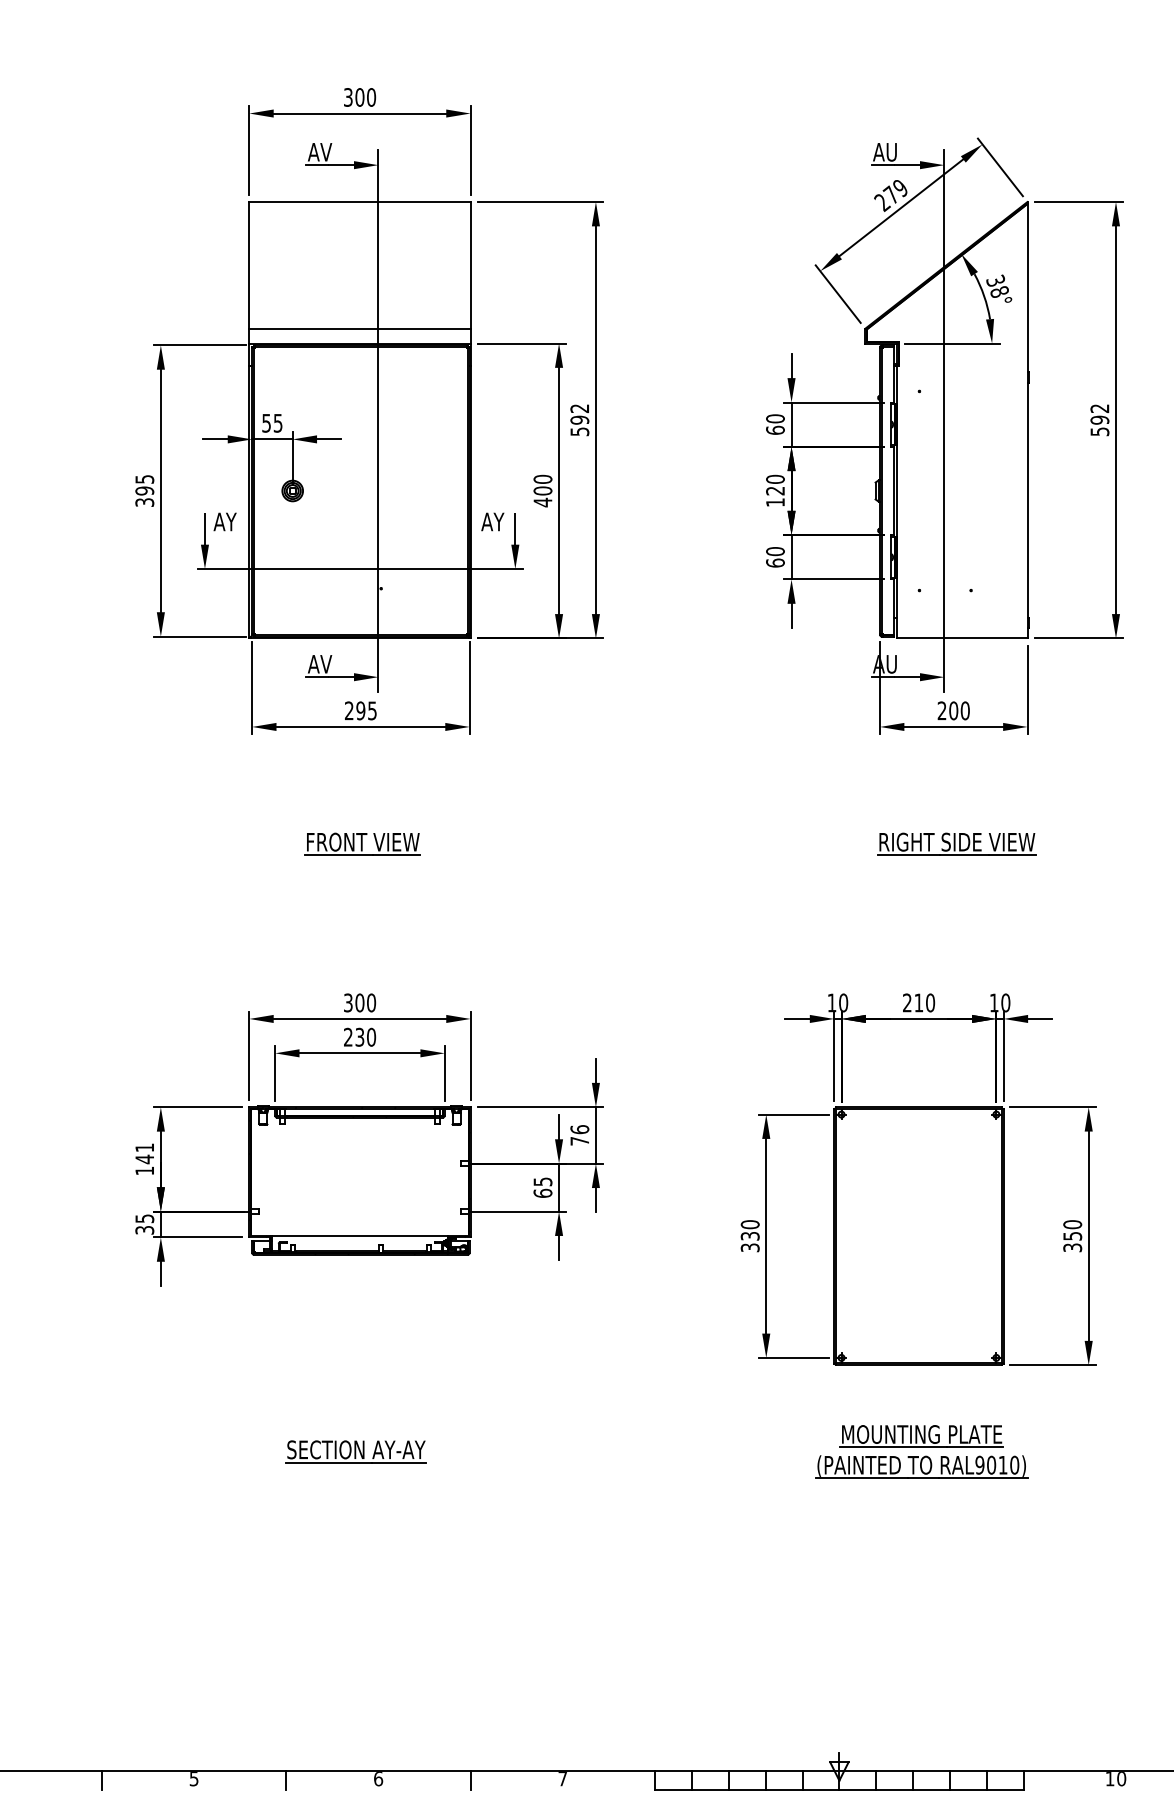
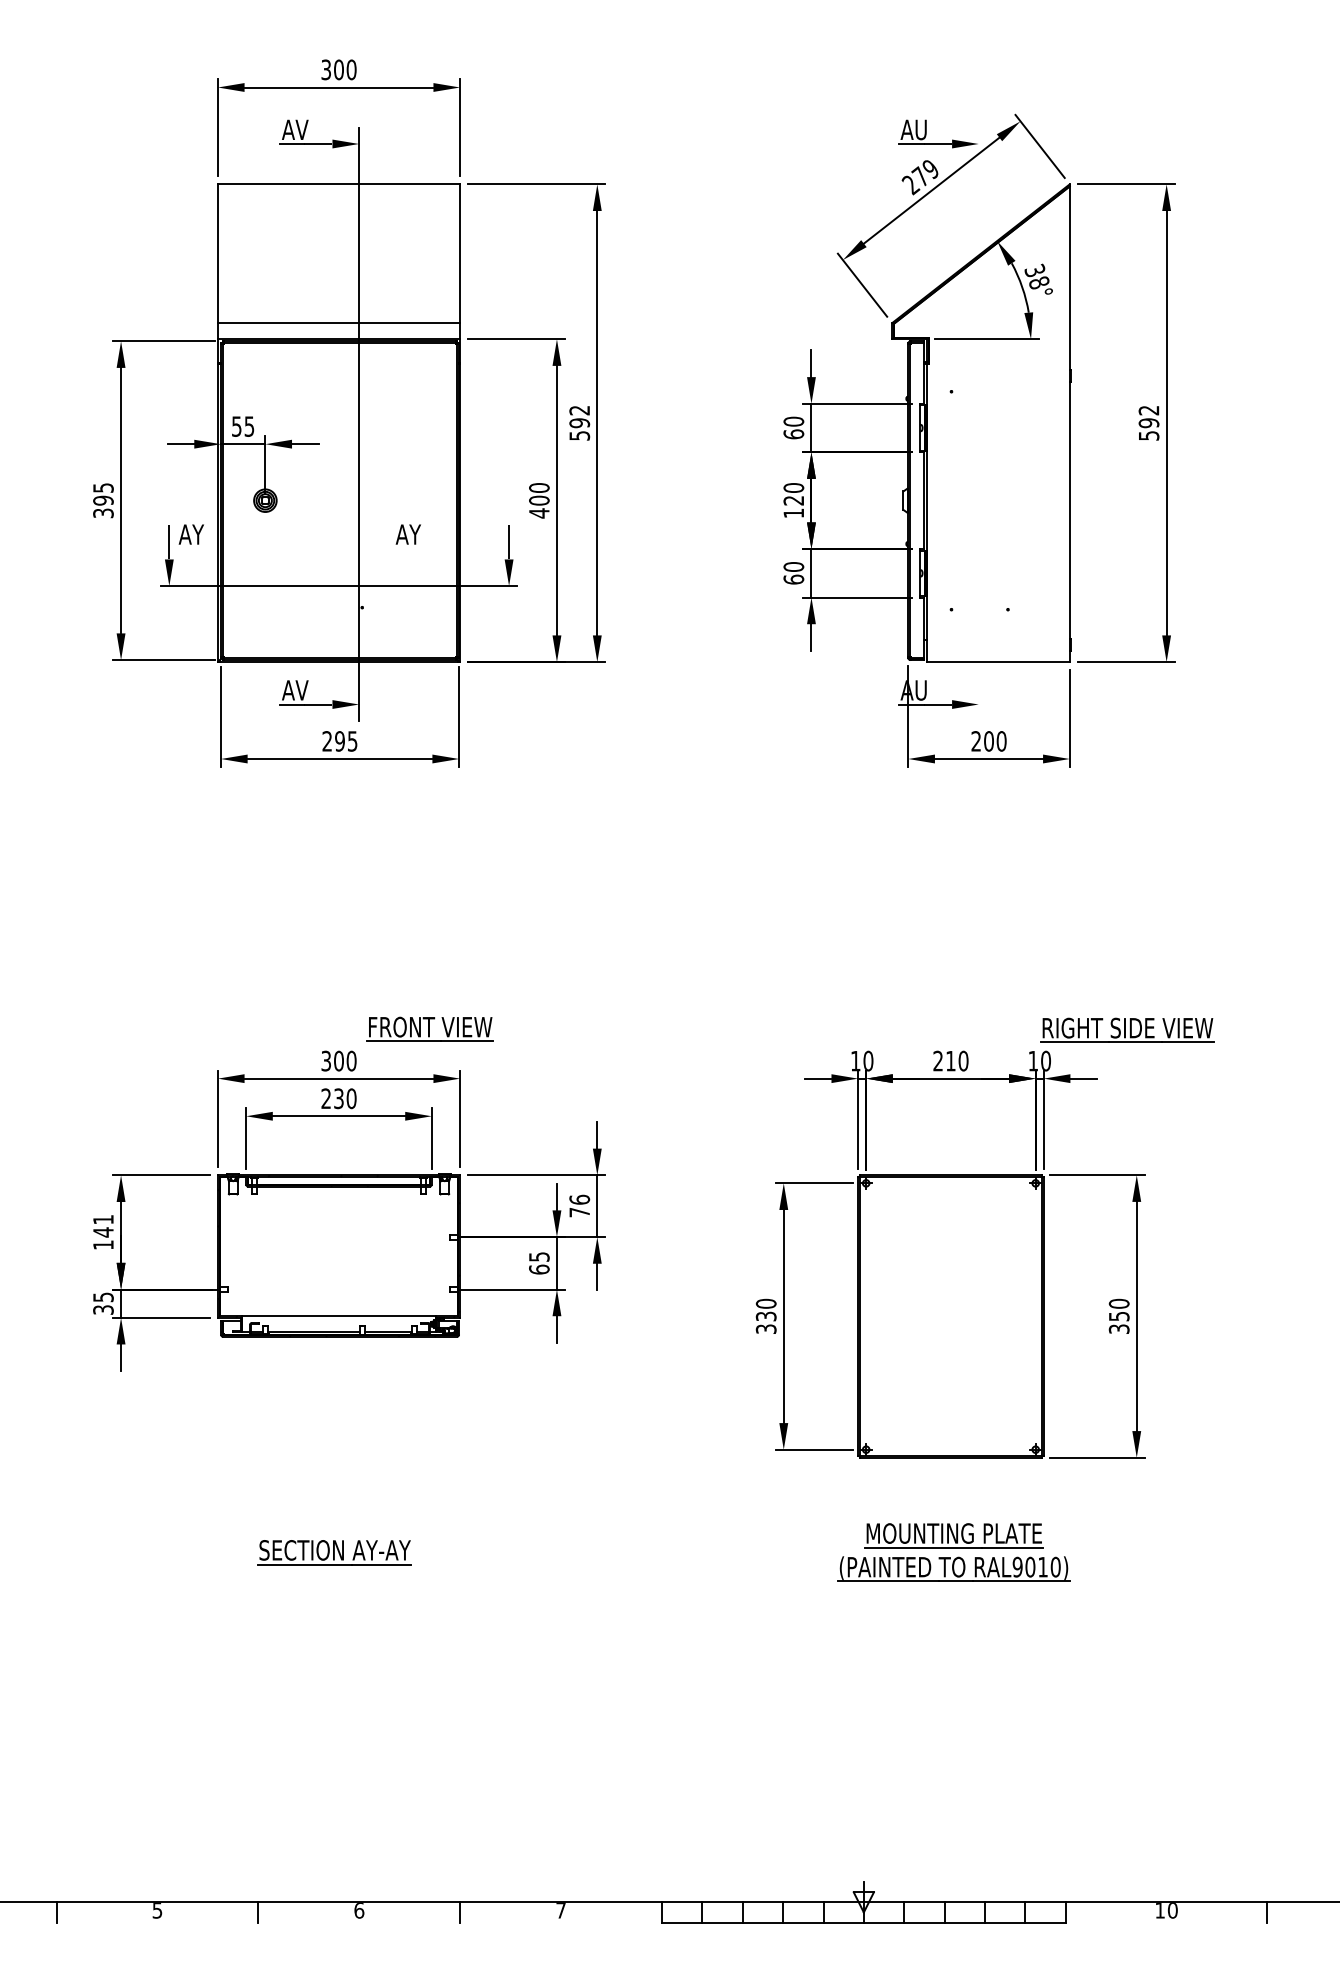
line: (944, 420) -> (978, 423), removed
text: (491, 521) -> (407, 534), moved
part: (362, 843) -> (429, 1028), moved
part: (956, 843) -> (1127, 1029), moved

